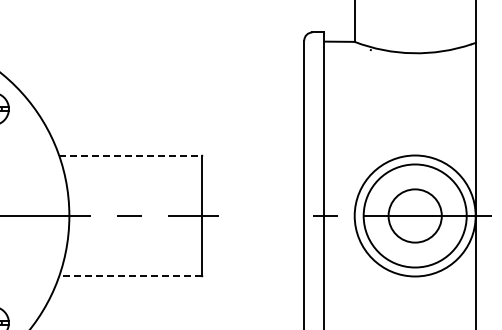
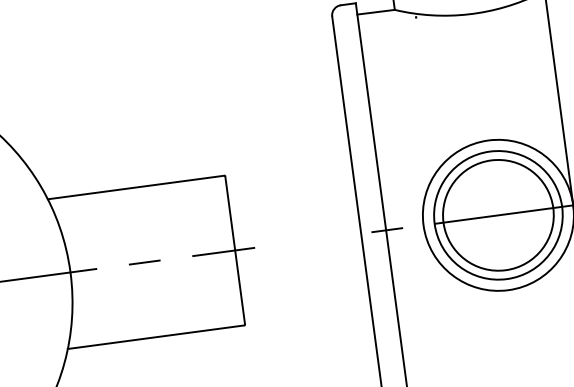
line: (130, 155) -> (136, 187), dashed -> solid
circle: (414, 215) -> (497, 214), size x1.67
line: (129, 276) -> (154, 337), dashed -> solid

